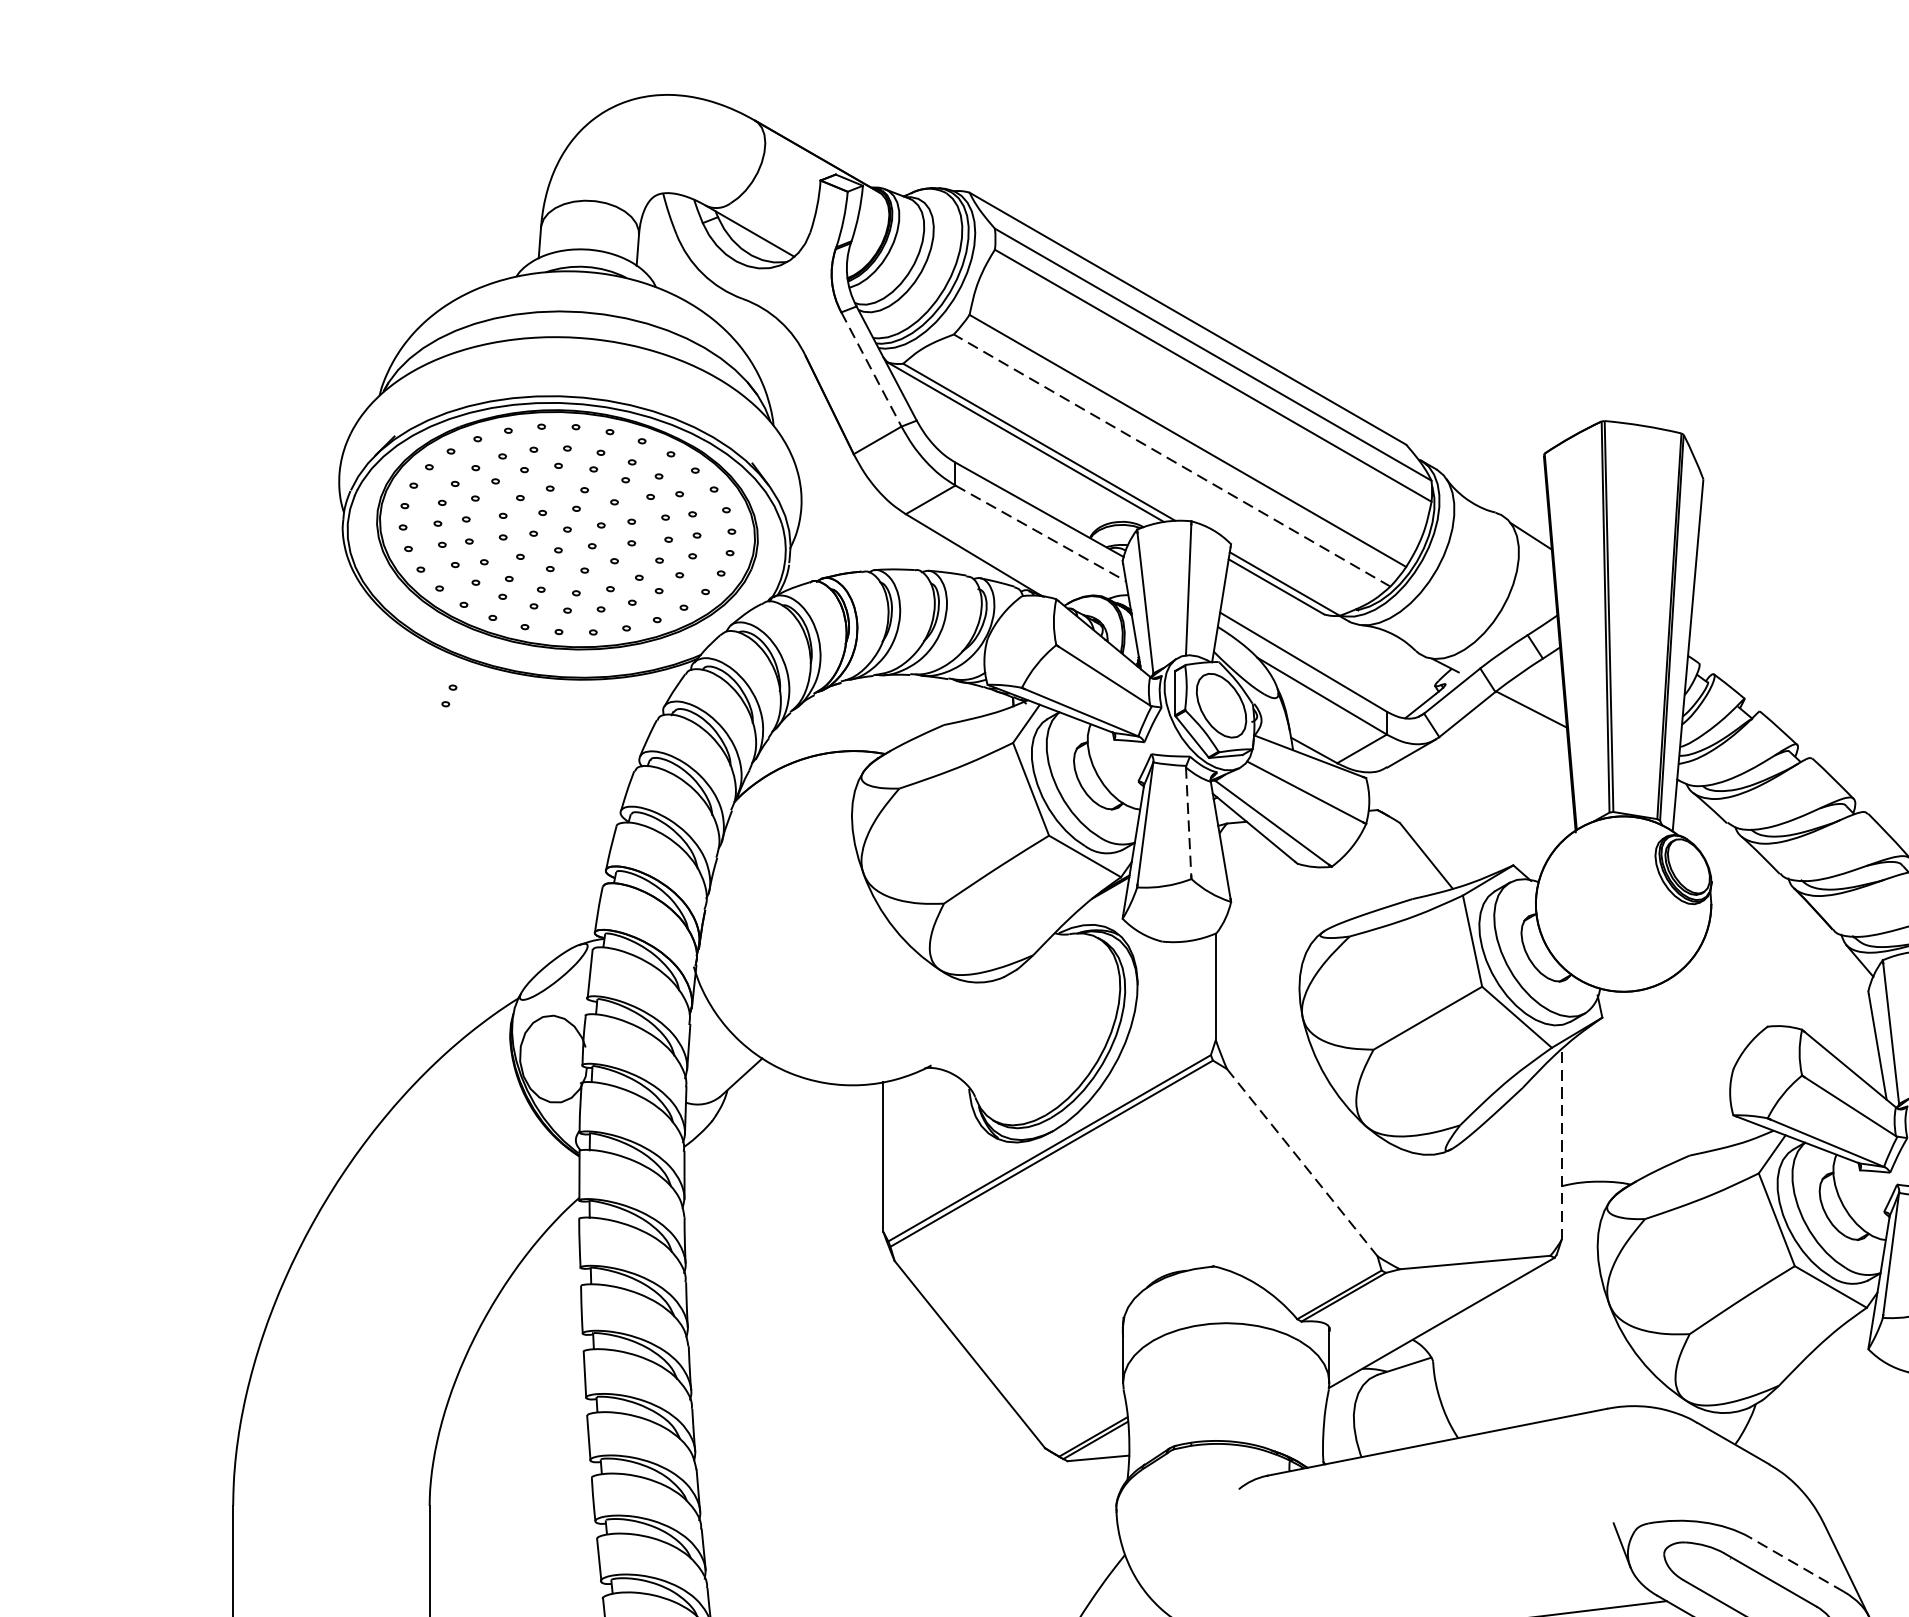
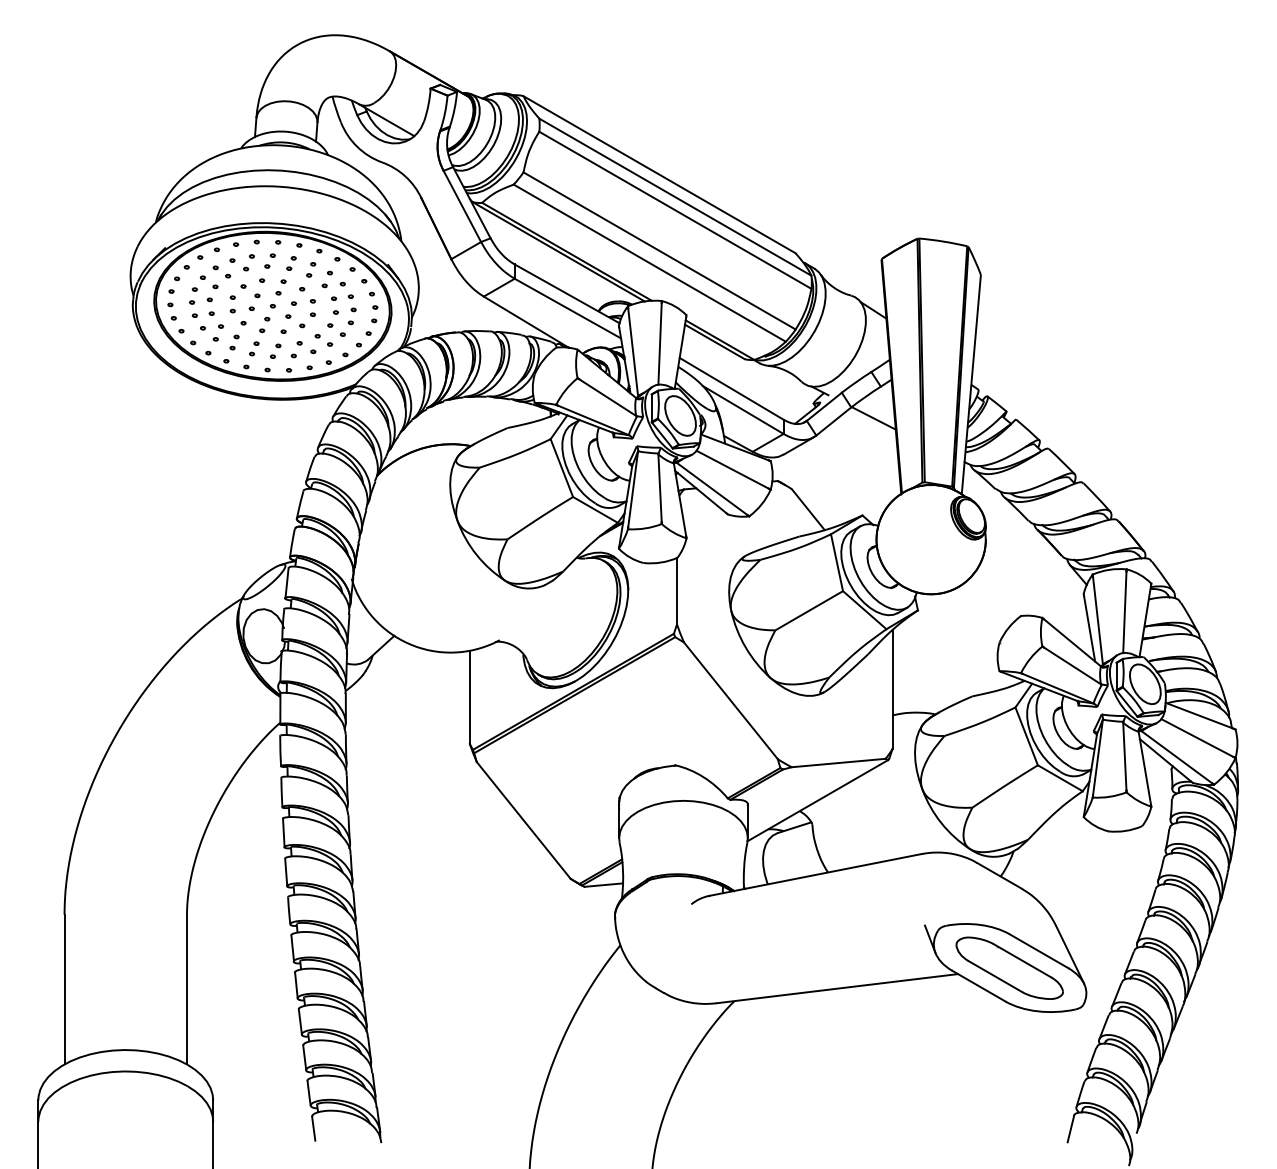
line: (871, 369) -> (462, 206), dashed -> solid
line: (1171, 459) -> (649, 262), dashed -> solid
line: (1040, 533) -> (567, 308), dashed -> solid
part: (449, 695) -> (199, 409), removed
line: (1189, 822) -> (660, 488), dashed -> solid
line: (1561, 1144) -> (892, 689), dashed -> solid
line: (1301, 1162) -> (730, 700), dashed -> solid
line: (1797, 1564) -> (1039, 951), dashed -> solid

